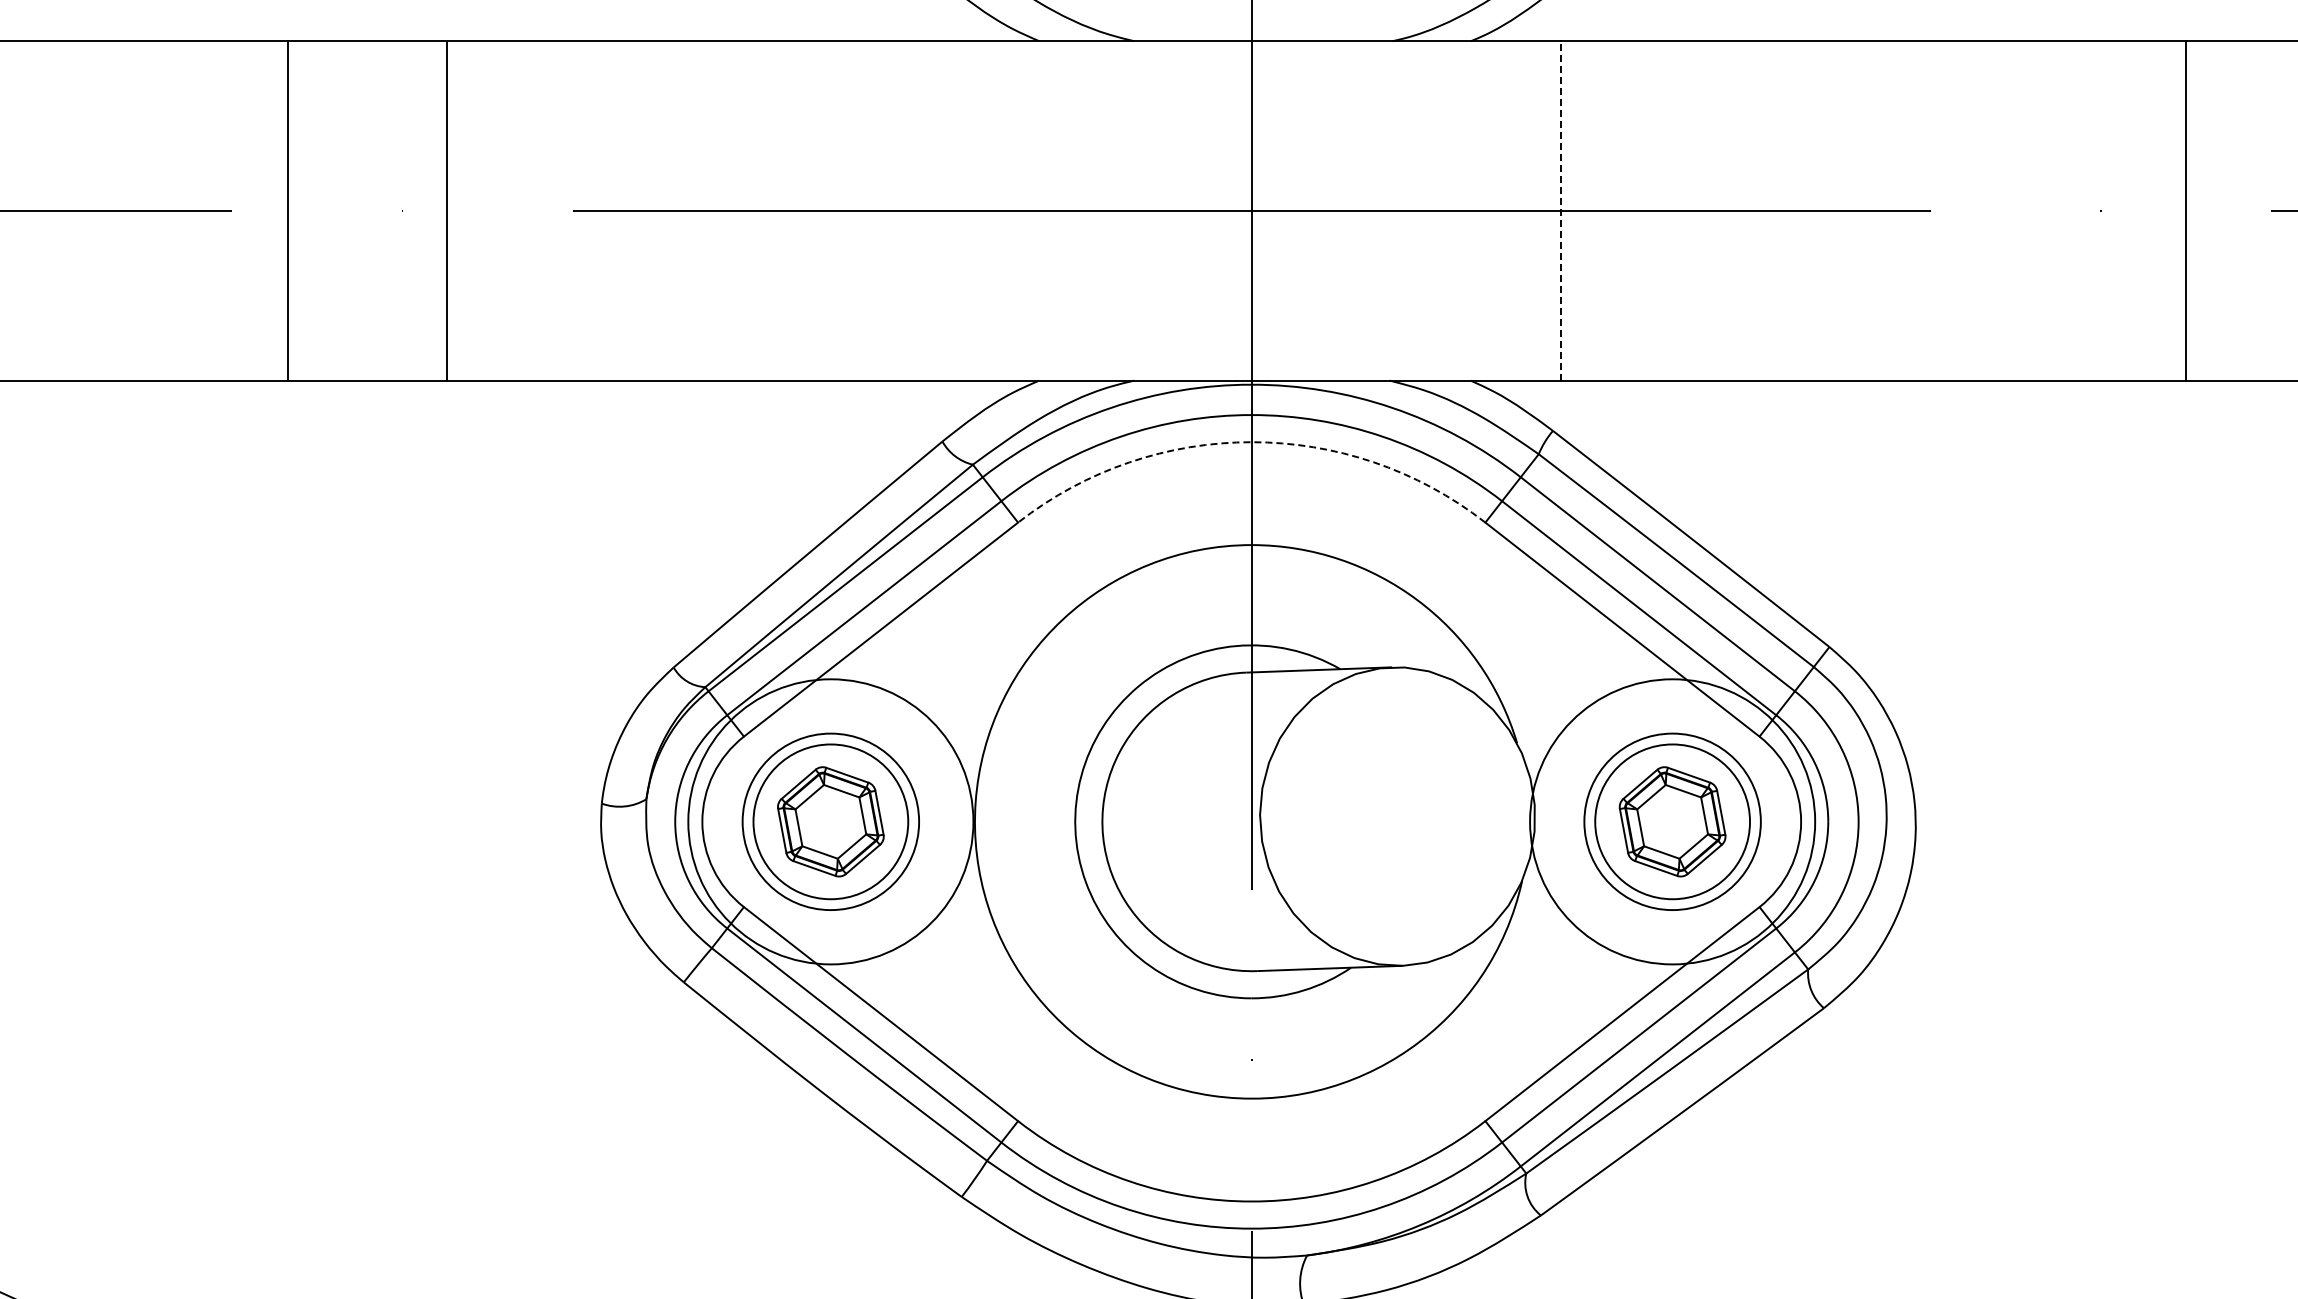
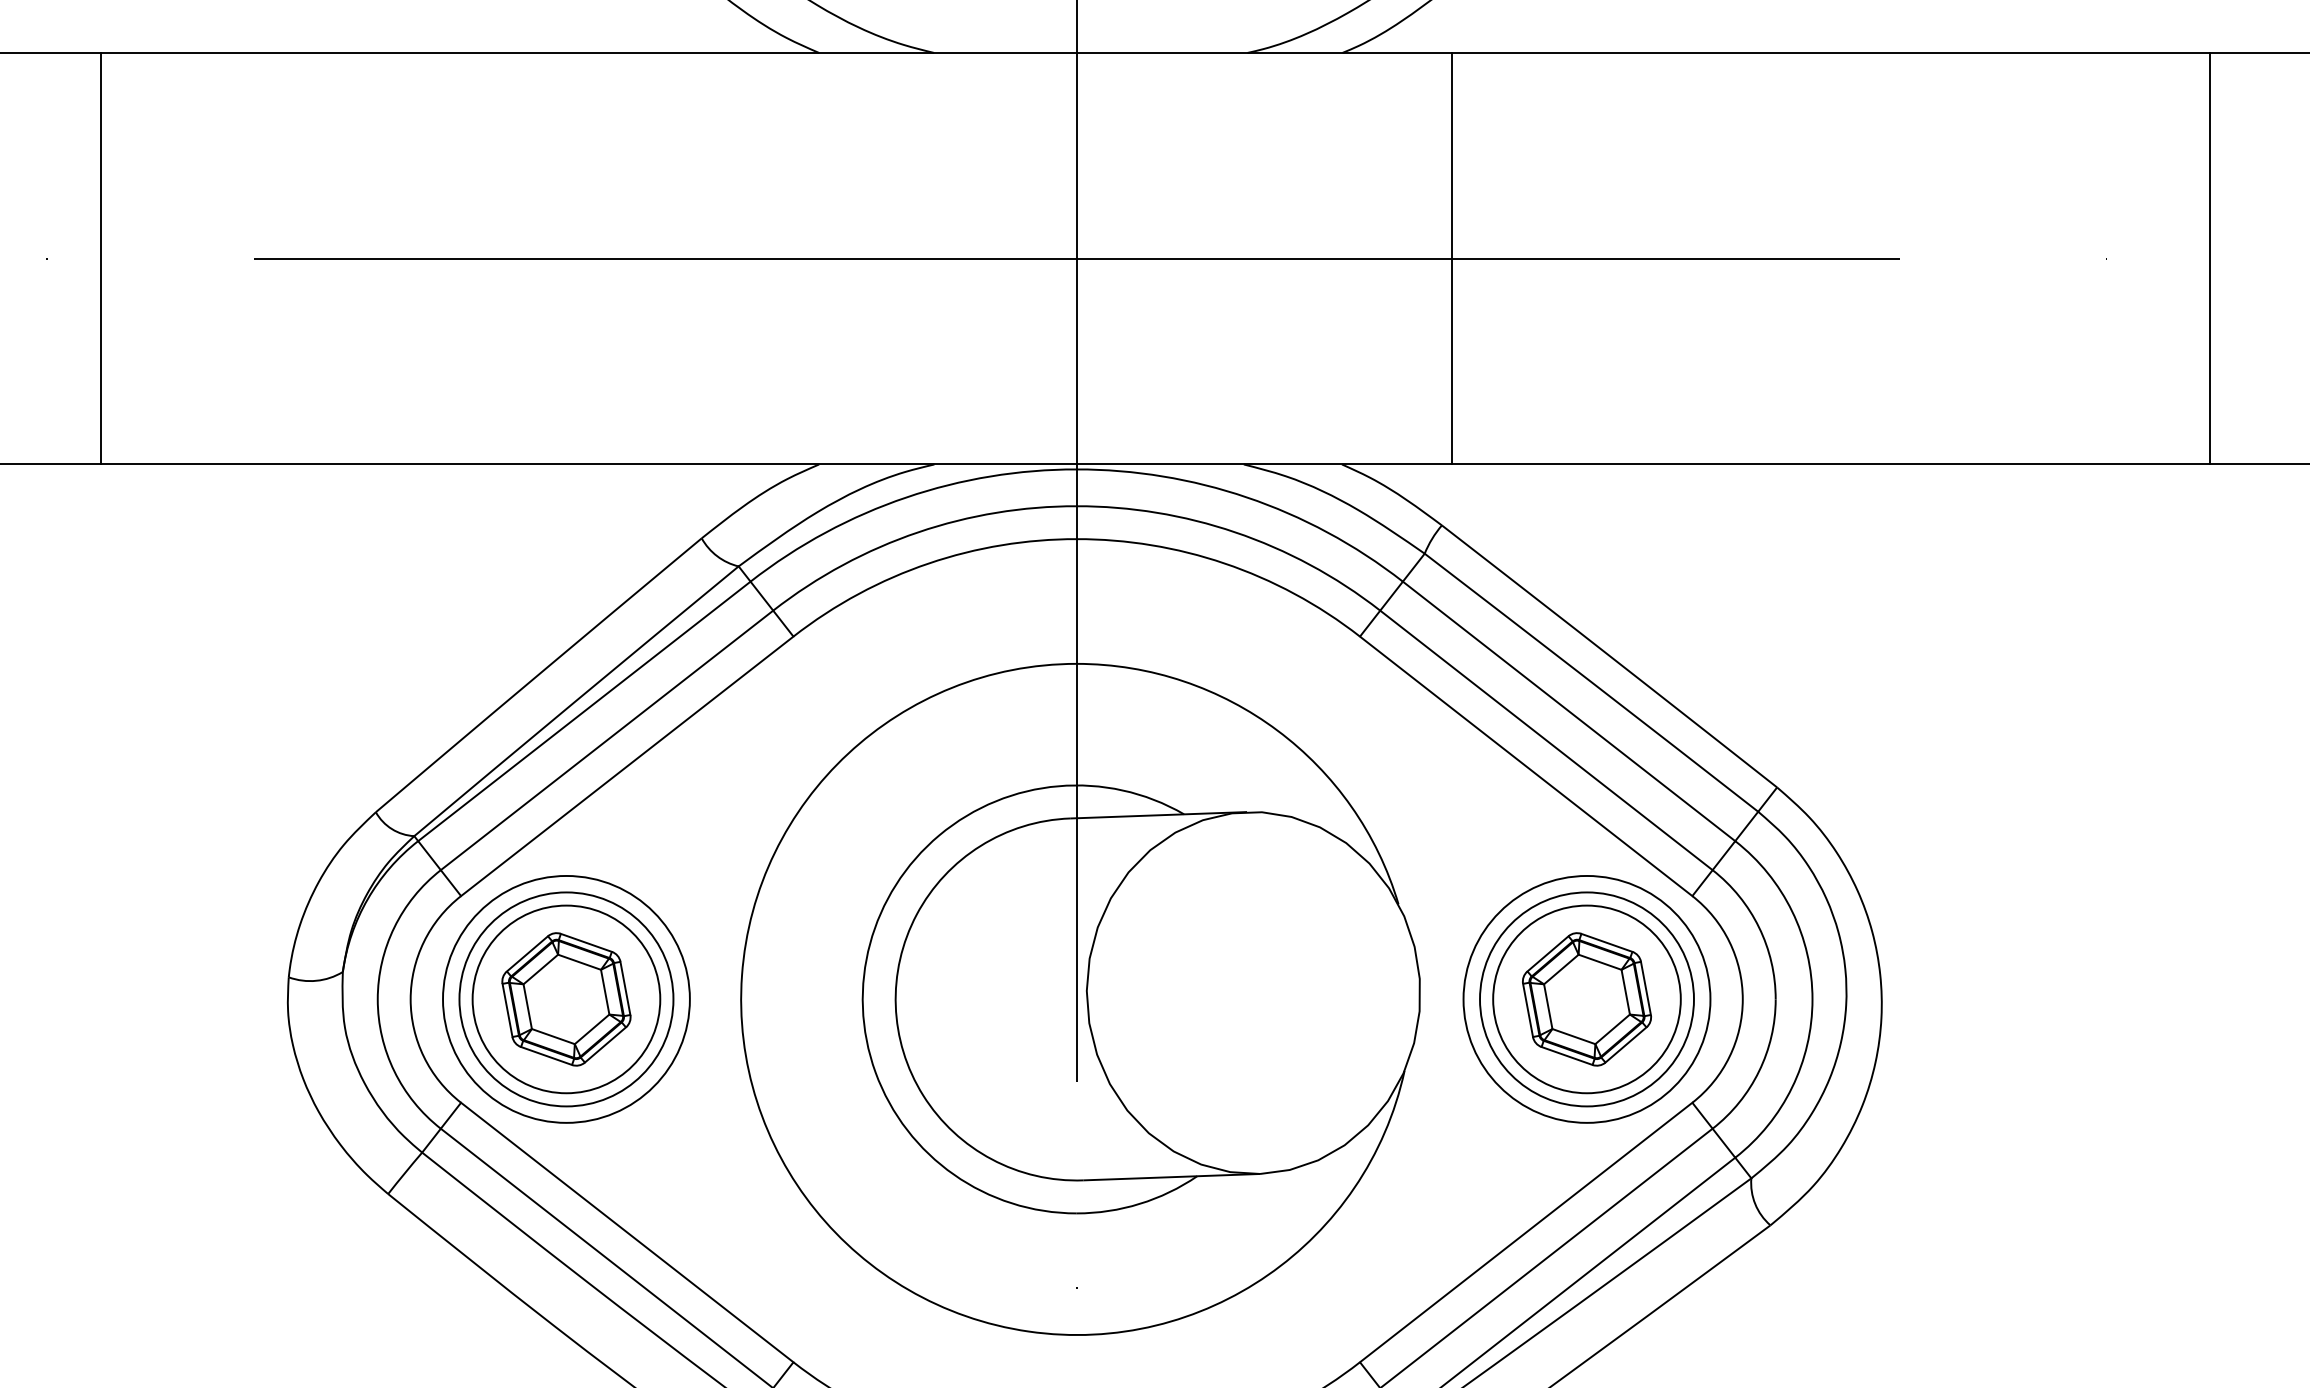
line: (1561, 210) -> (1452, 258), dashed -> solid
arc: (1251, 442) -> (1076, 539), dashed -> solid
circle: (830, 821) -> (566, 998), size x0.71
circle: (1672, 821) -> (1586, 998), size x0.71

